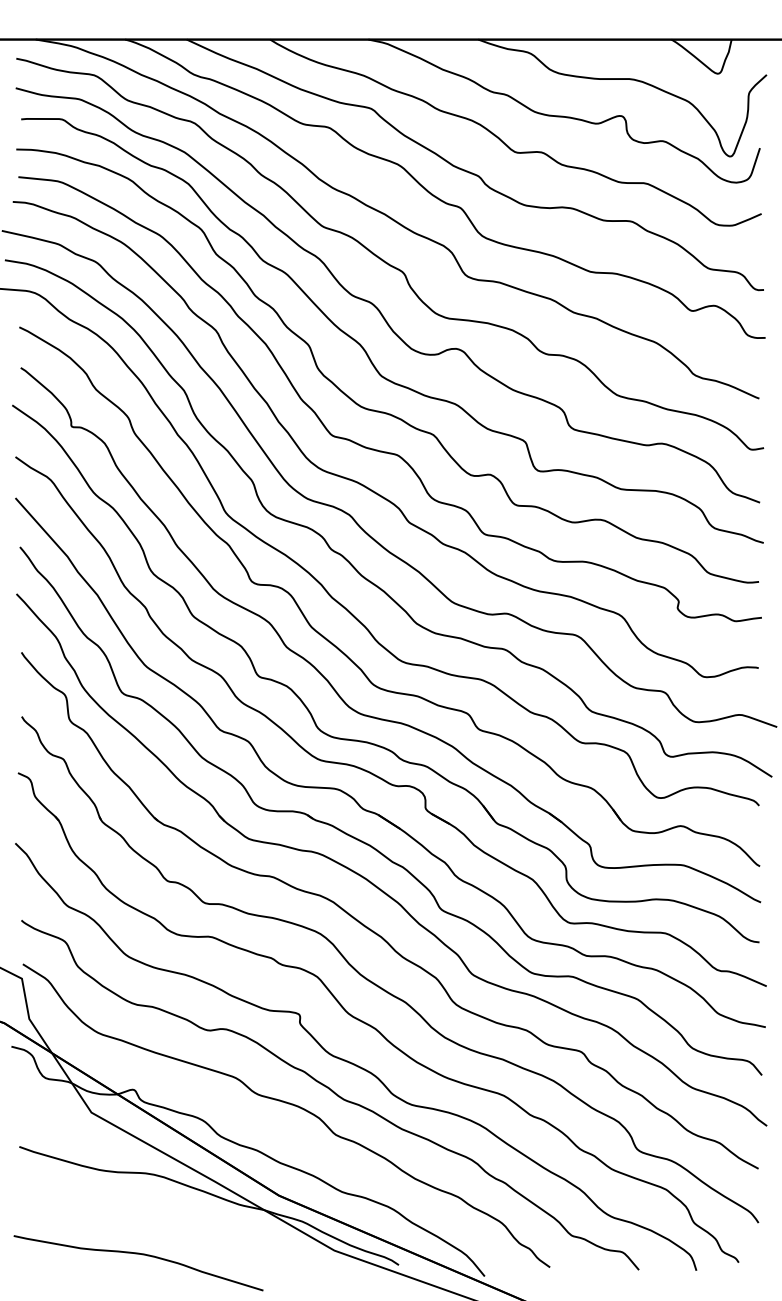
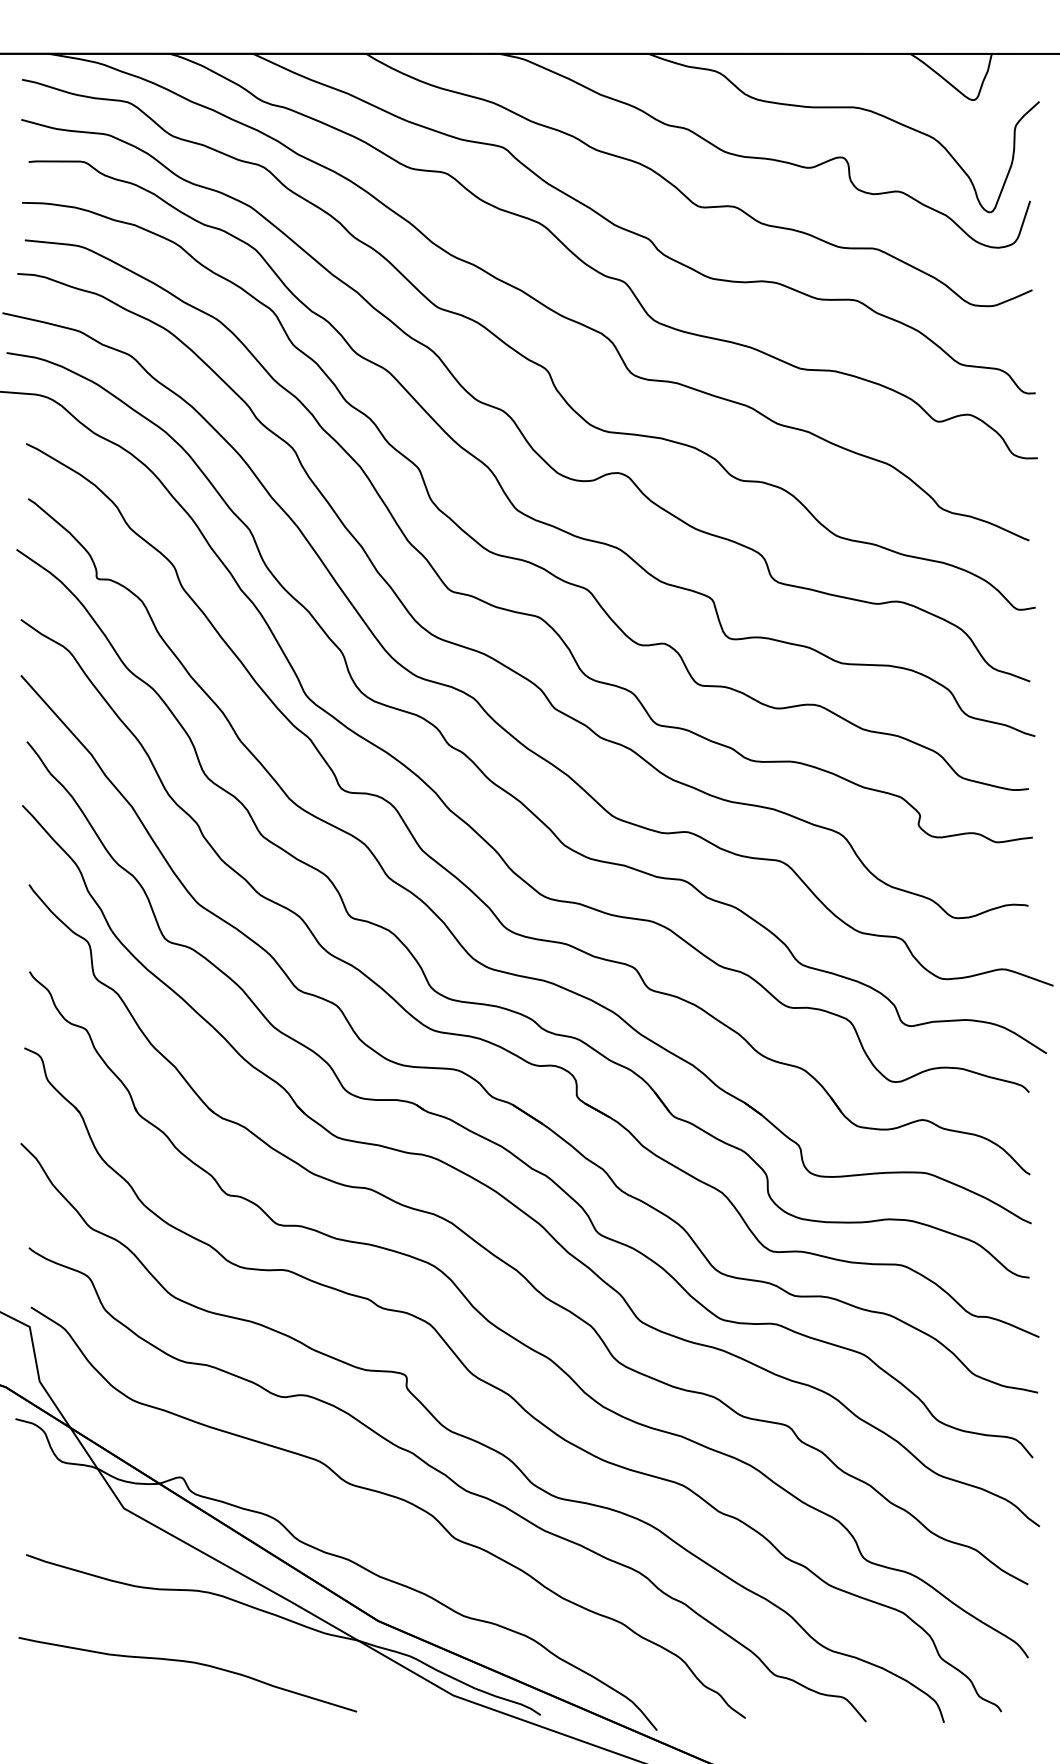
curve: (142, 1255) -> (193, 1664), moved

